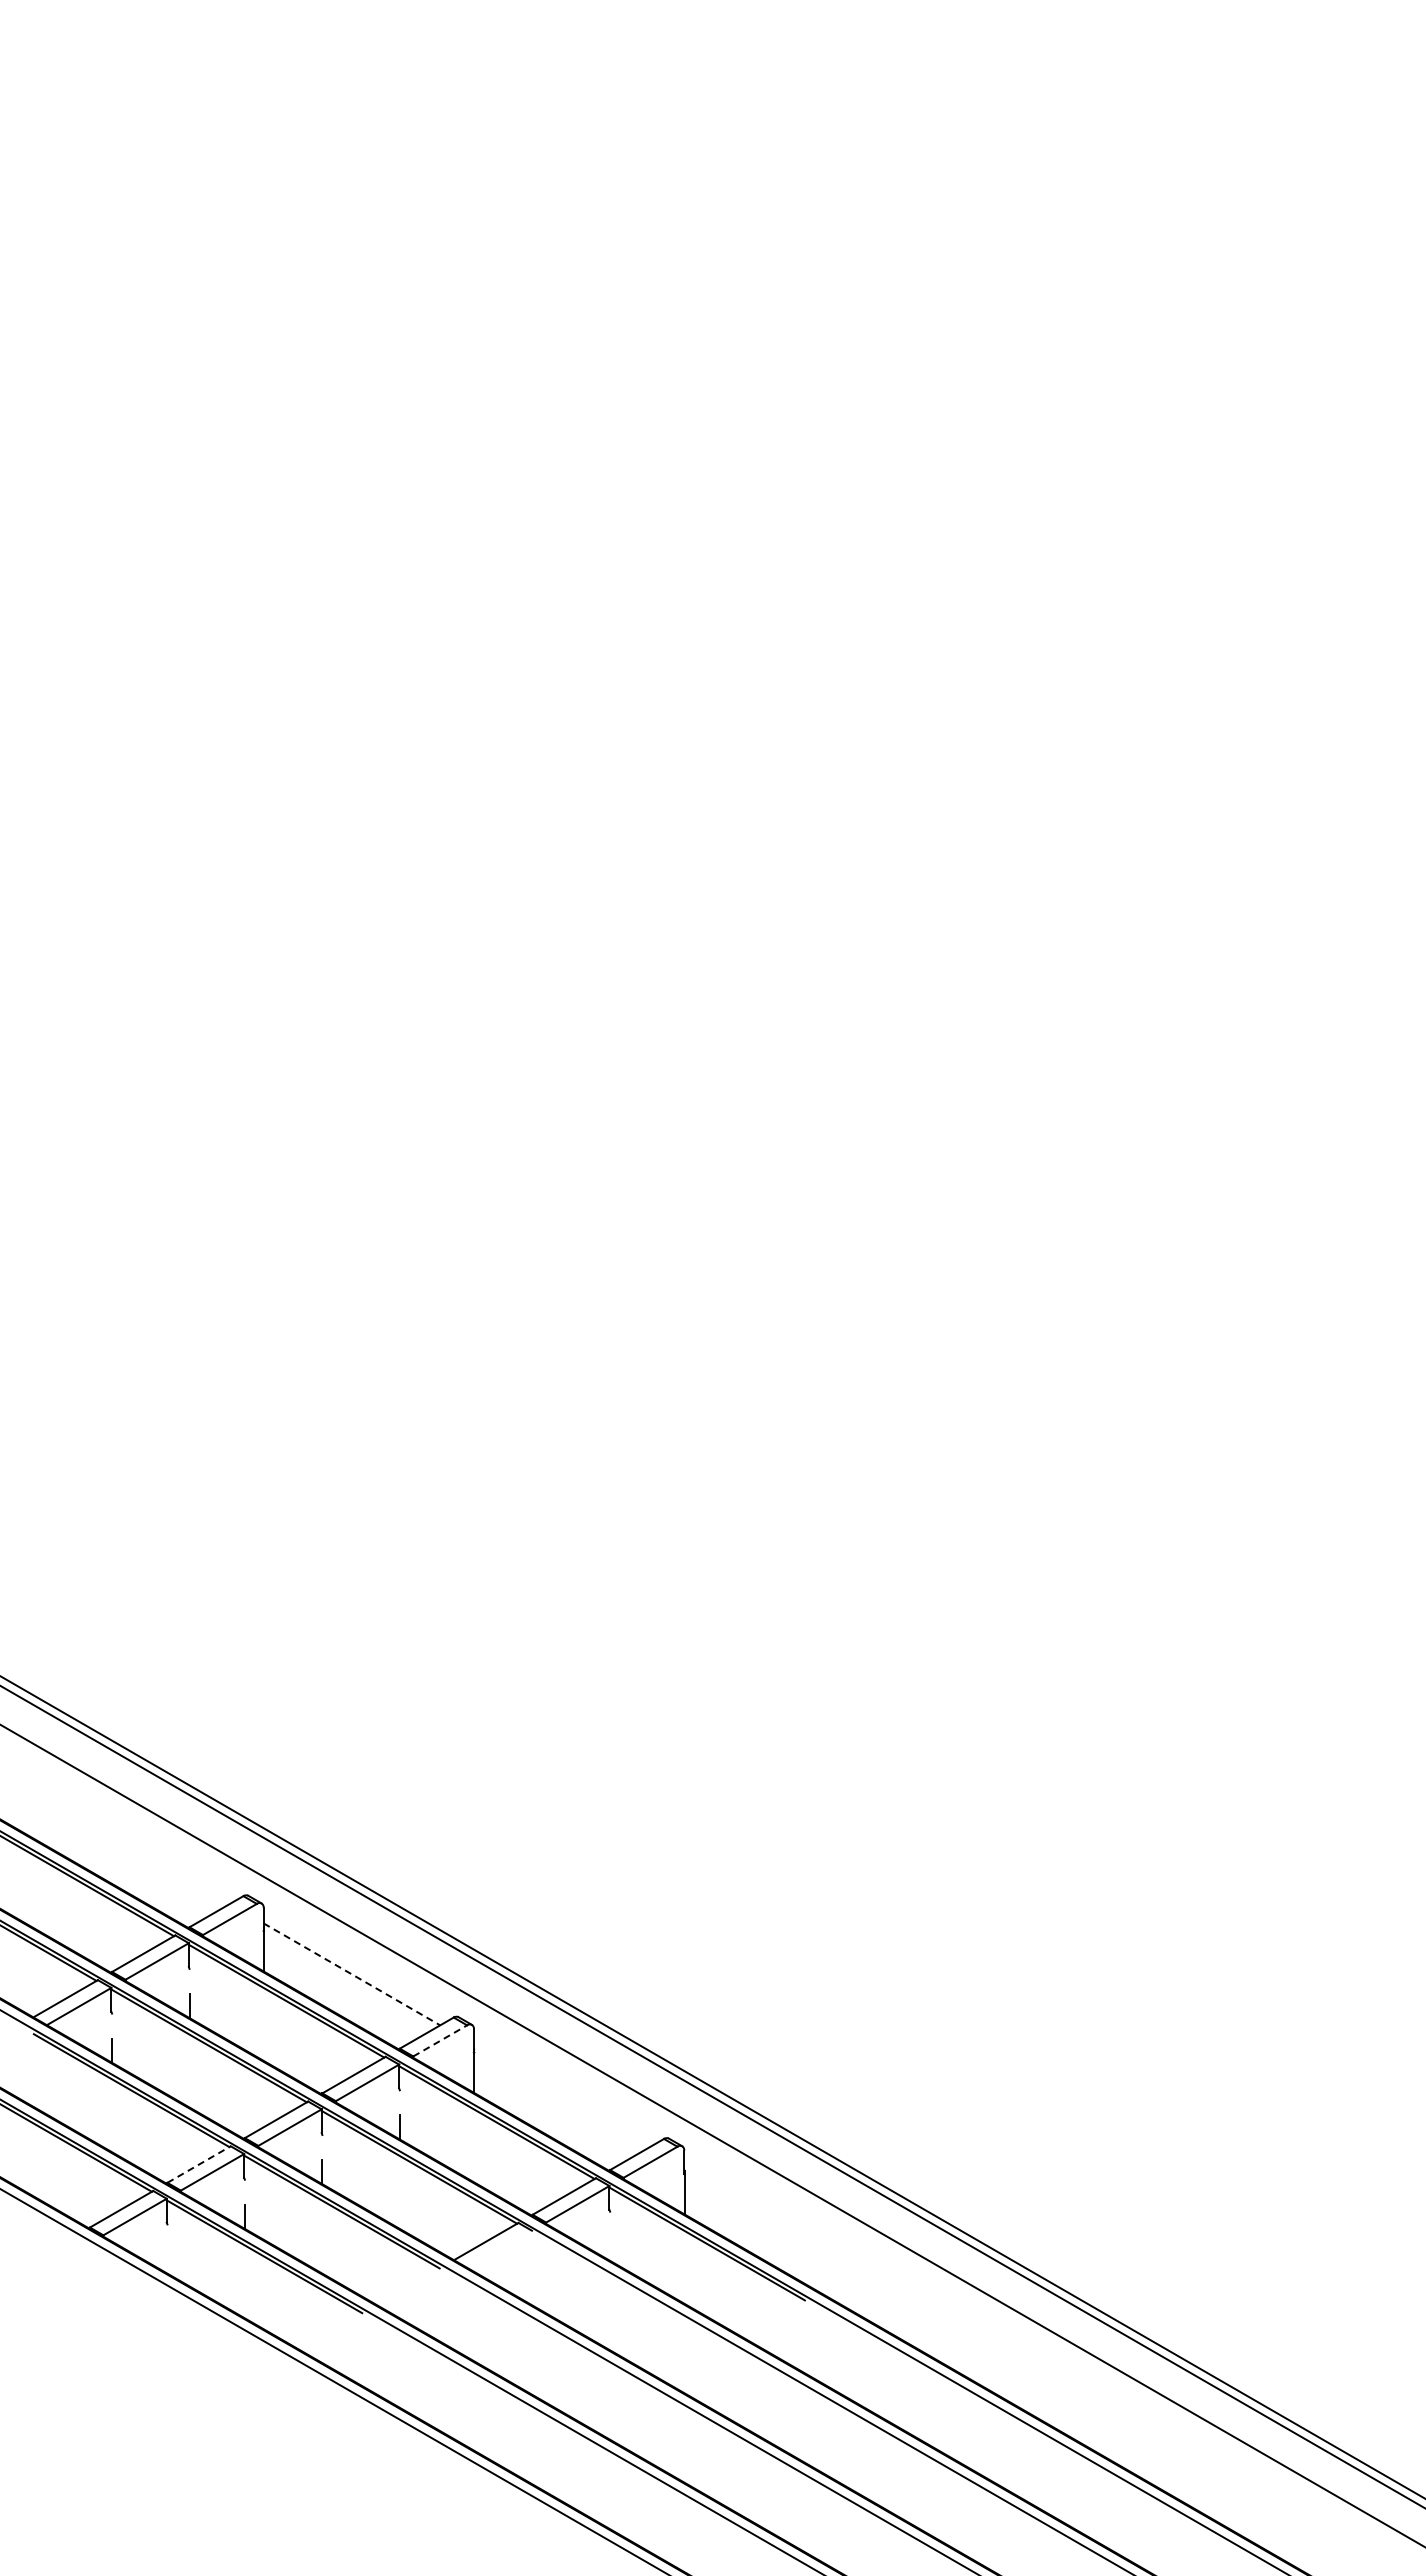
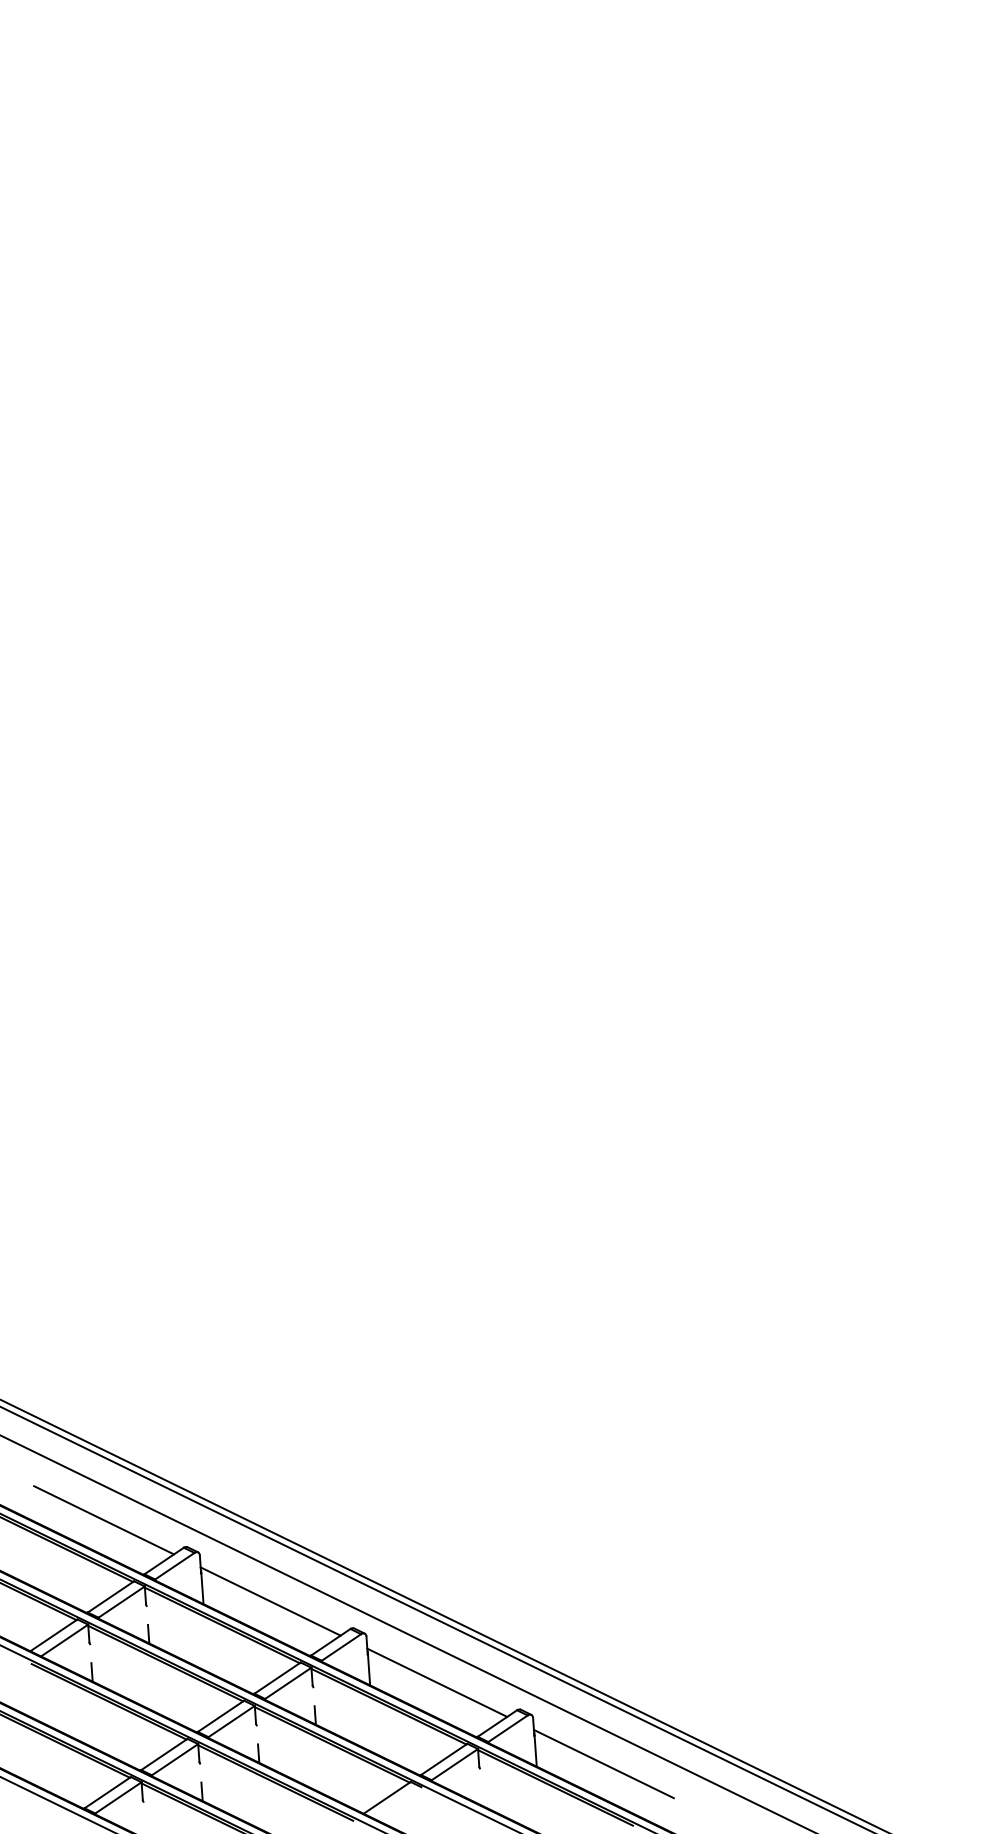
line: (141, 1852) -> (103, 1519), added
line: (351, 1974) -> (270, 1601), dashed -> solid
line: (440, 2040) -> (341, 1647), dashed -> solid
line: (561, 2095) -> (436, 1682), added
line: (199, 2164) -> (164, 1754), dashed -> solid
line: (772, 2217) -> (603, 1764), added

